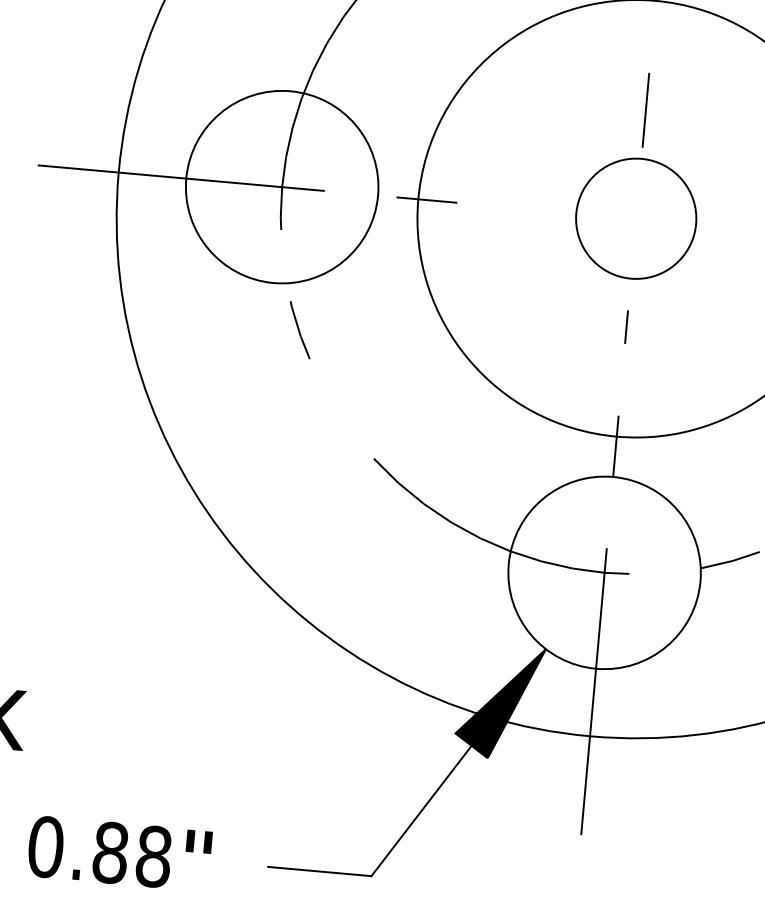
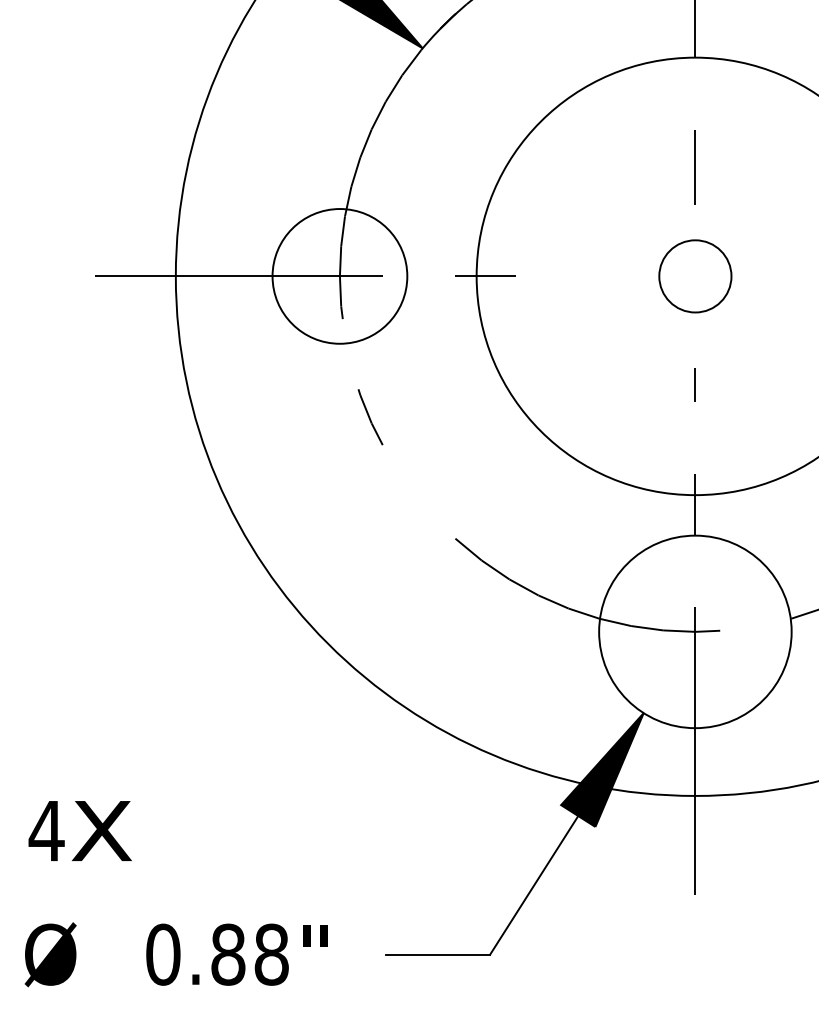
circle: (281, 187) -> (339, 276), size x0.7
circle: (636, 218) -> (695, 276), size x0.6

